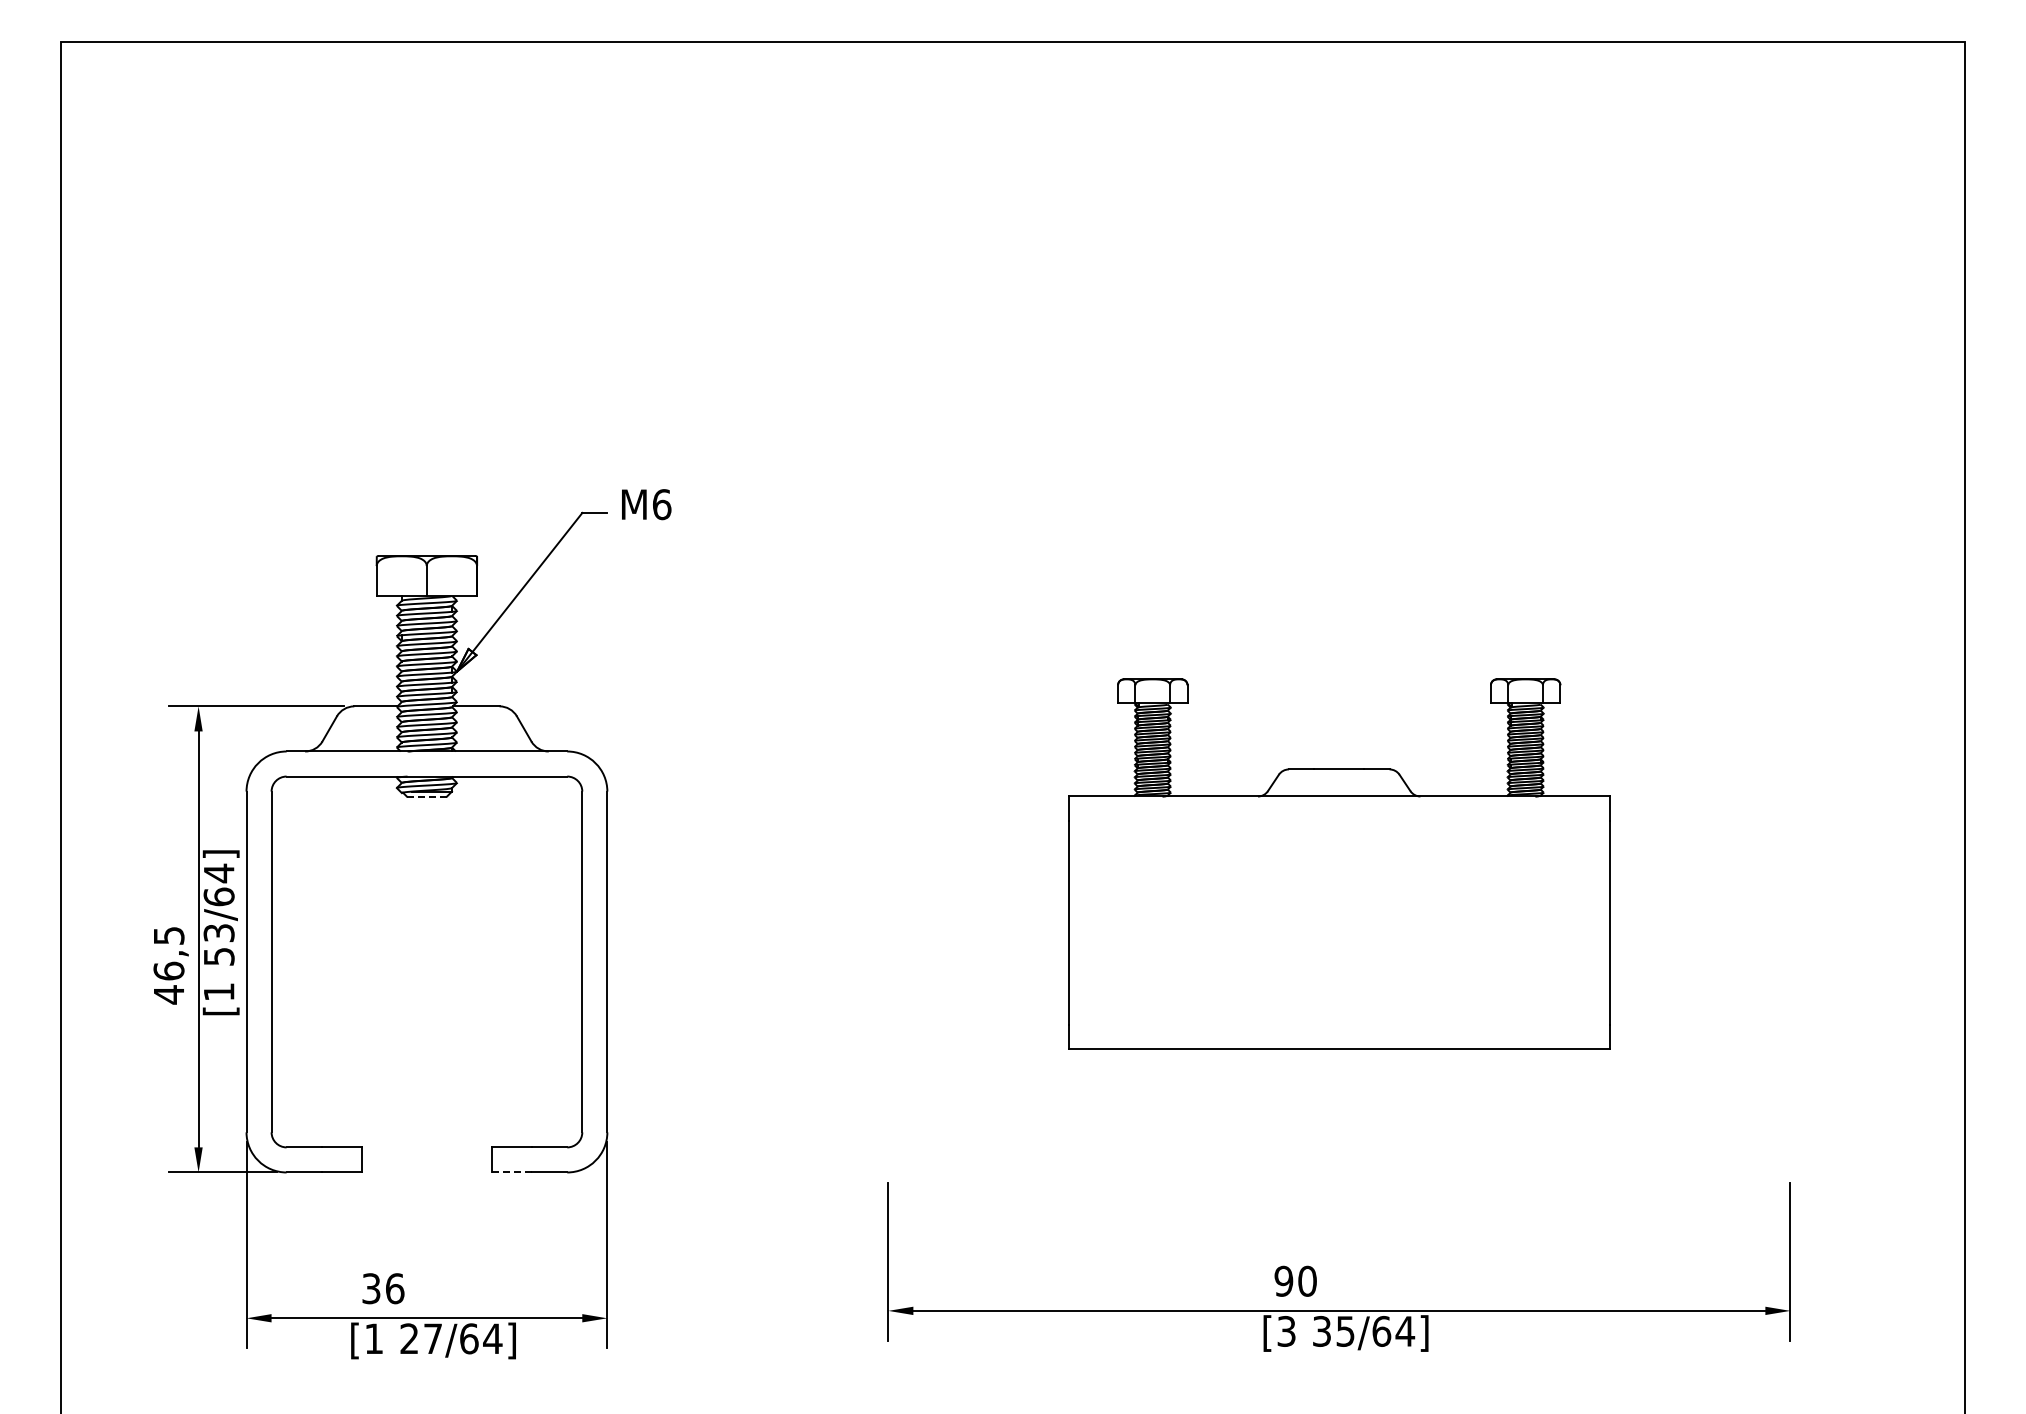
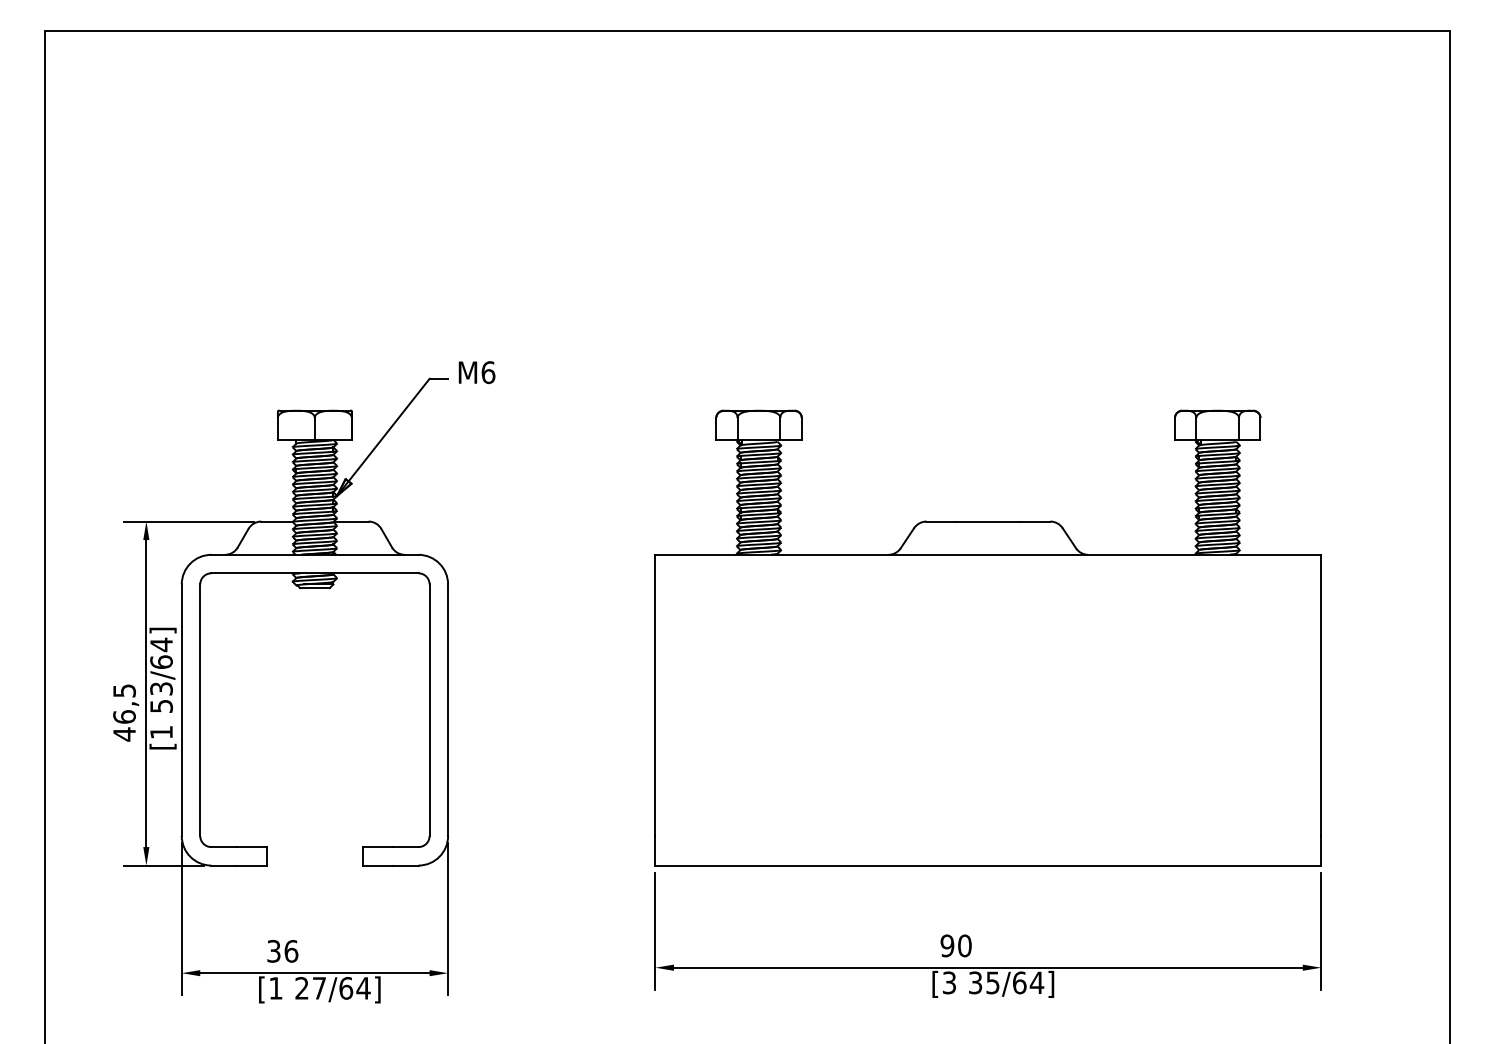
line: (426, 796) -> (314, 588), dashed -> solid
part: (1338, 863) -> (987, 637), size x1.67
line: (511, 1172) -> (377, 865), dashed -> solid

